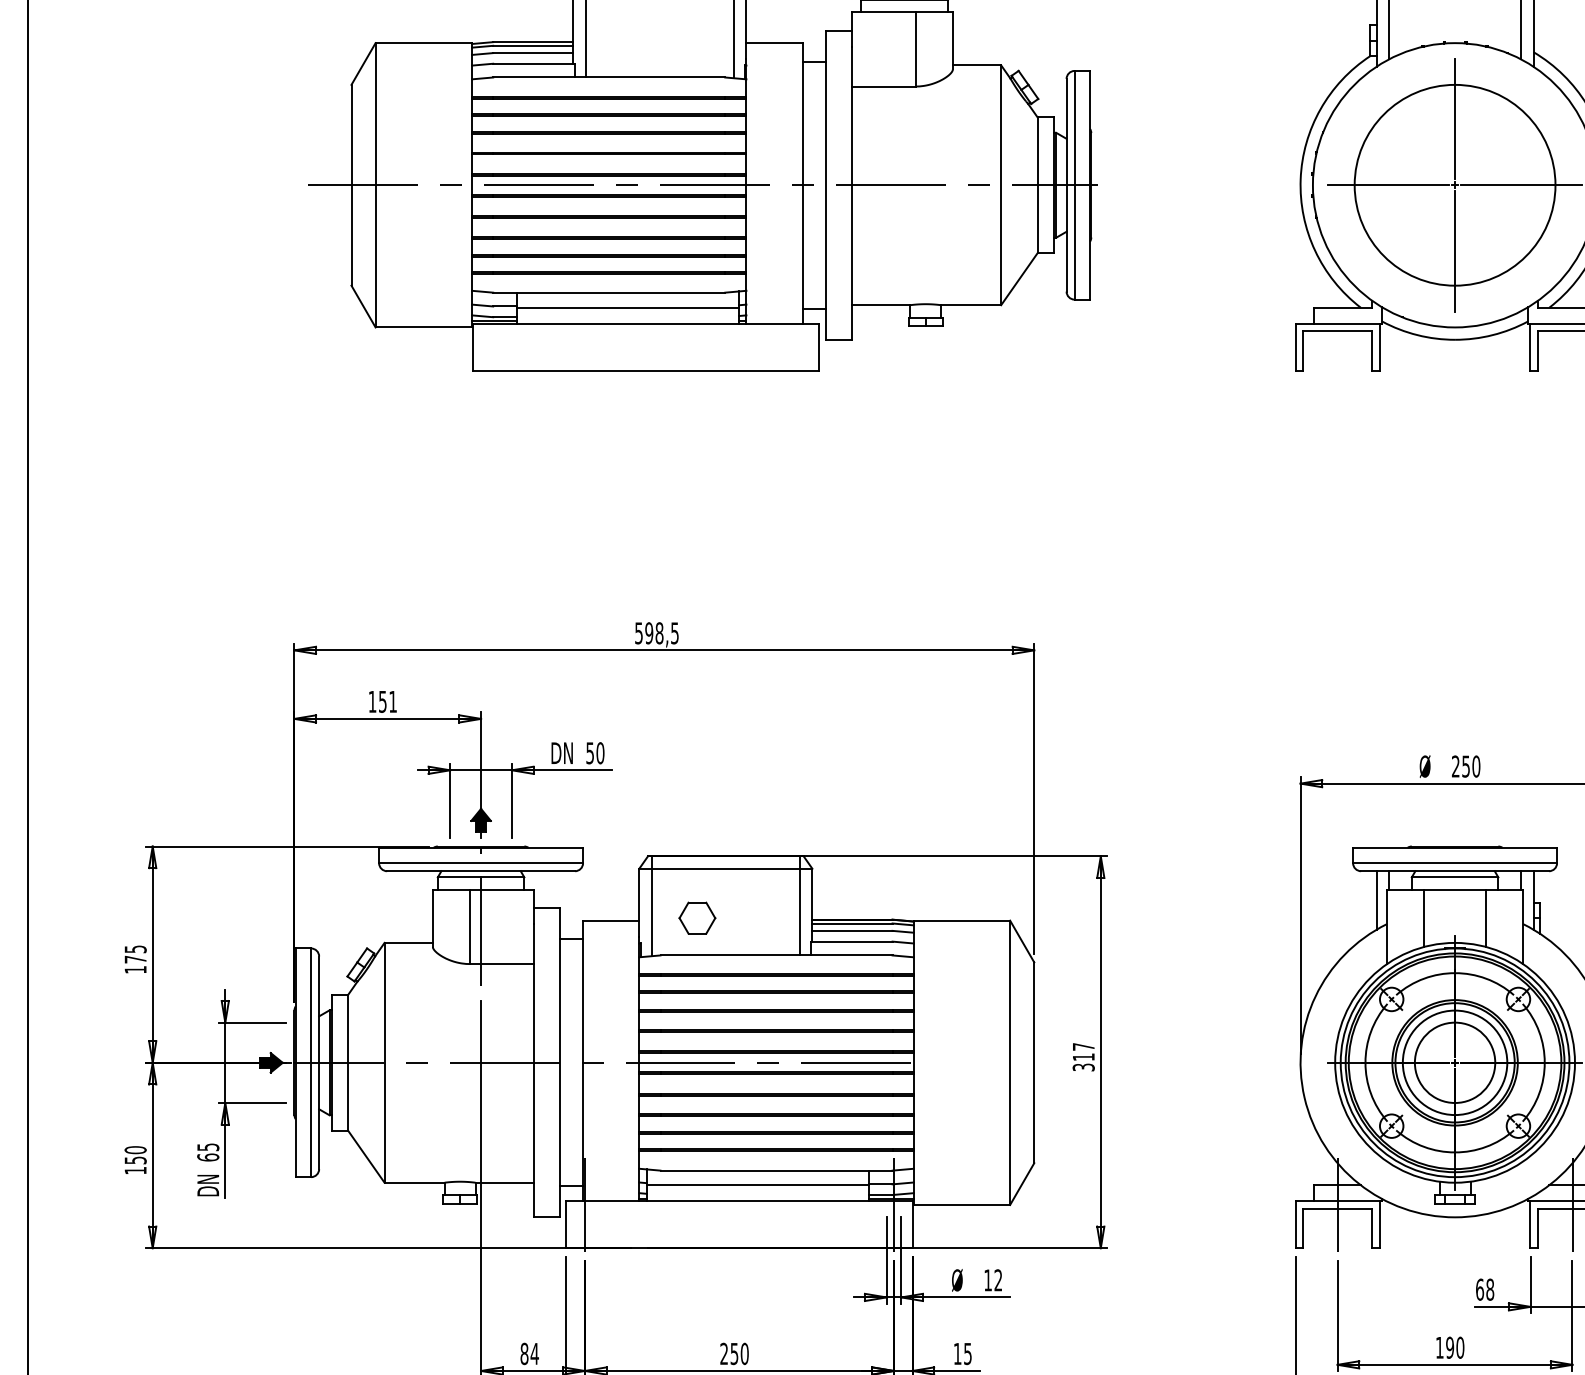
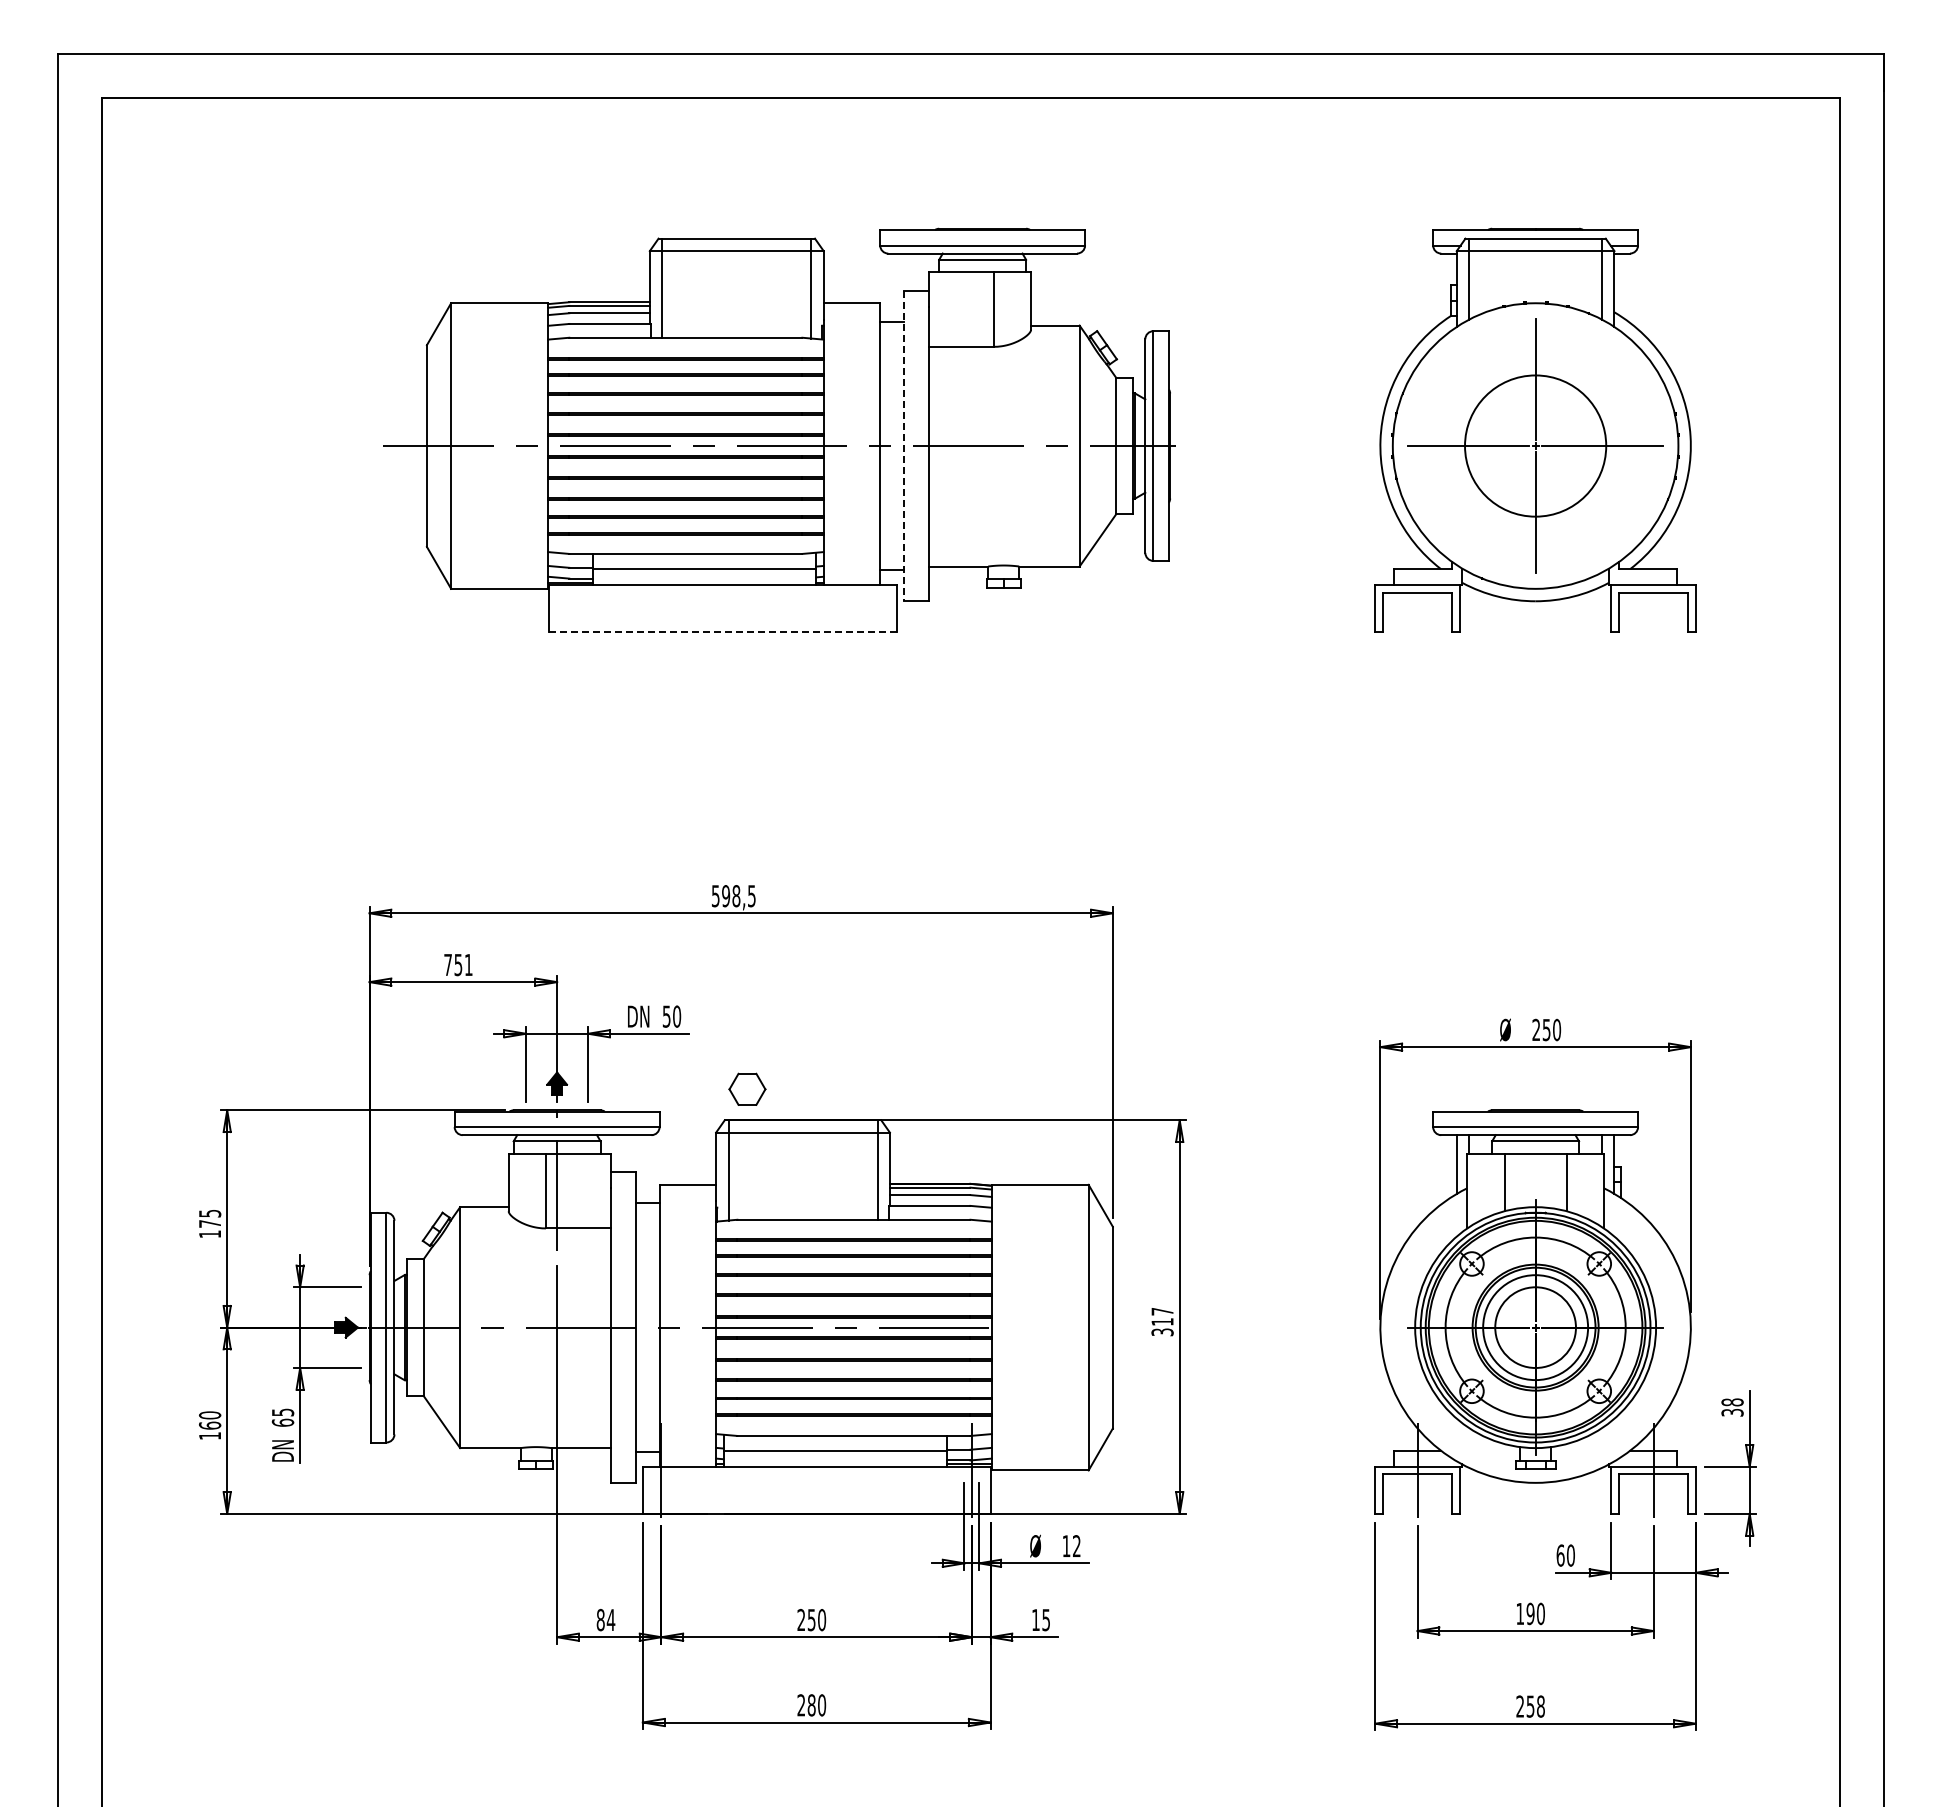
circle: (1454, 184) -> (1535, 445), size x0.7
line: (825, 185) -> (903, 446), solid -> dashed
line: (646, 370) -> (723, 632), solid -> dashed
text: (371, 701) -> (447, 964), 151 -> 751
part: (697, 917) -> (747, 1088), moved
text: (136, 1160) -> (210, 1425), 150 -> 160
text: (1489, 1289) -> (1570, 1555), 68 -> 60

